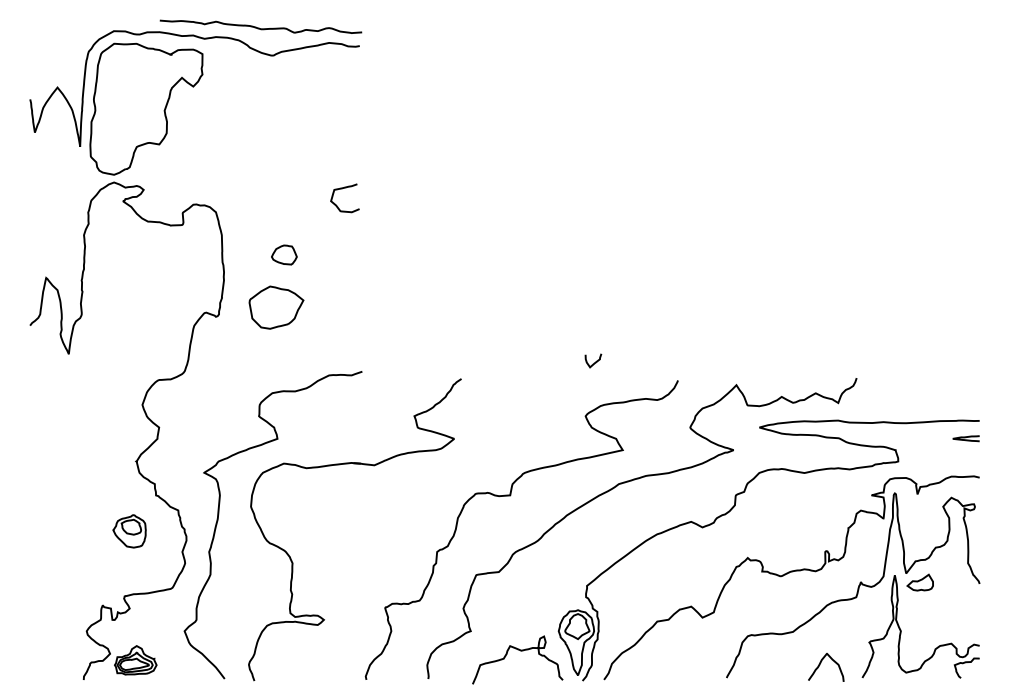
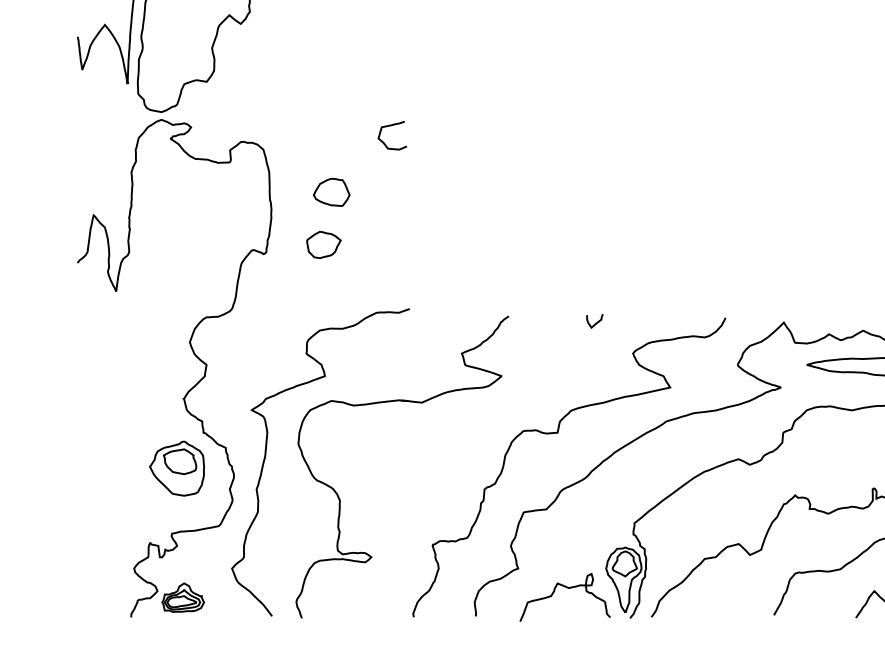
part: (284, 254) -> (331, 191), size x1.43
part: (276, 307) -> (323, 244), size x0.62
curve: (595, 361) -> (596, 321), moved
part: (129, 531) -> (176, 468), size x1.67

